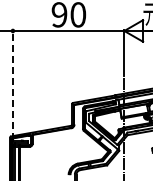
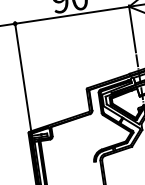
line: (12, 84) -> (22, 78), dashed -> solid

